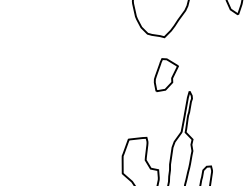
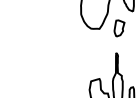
part: (165, 75) -> (119, 28), moved

